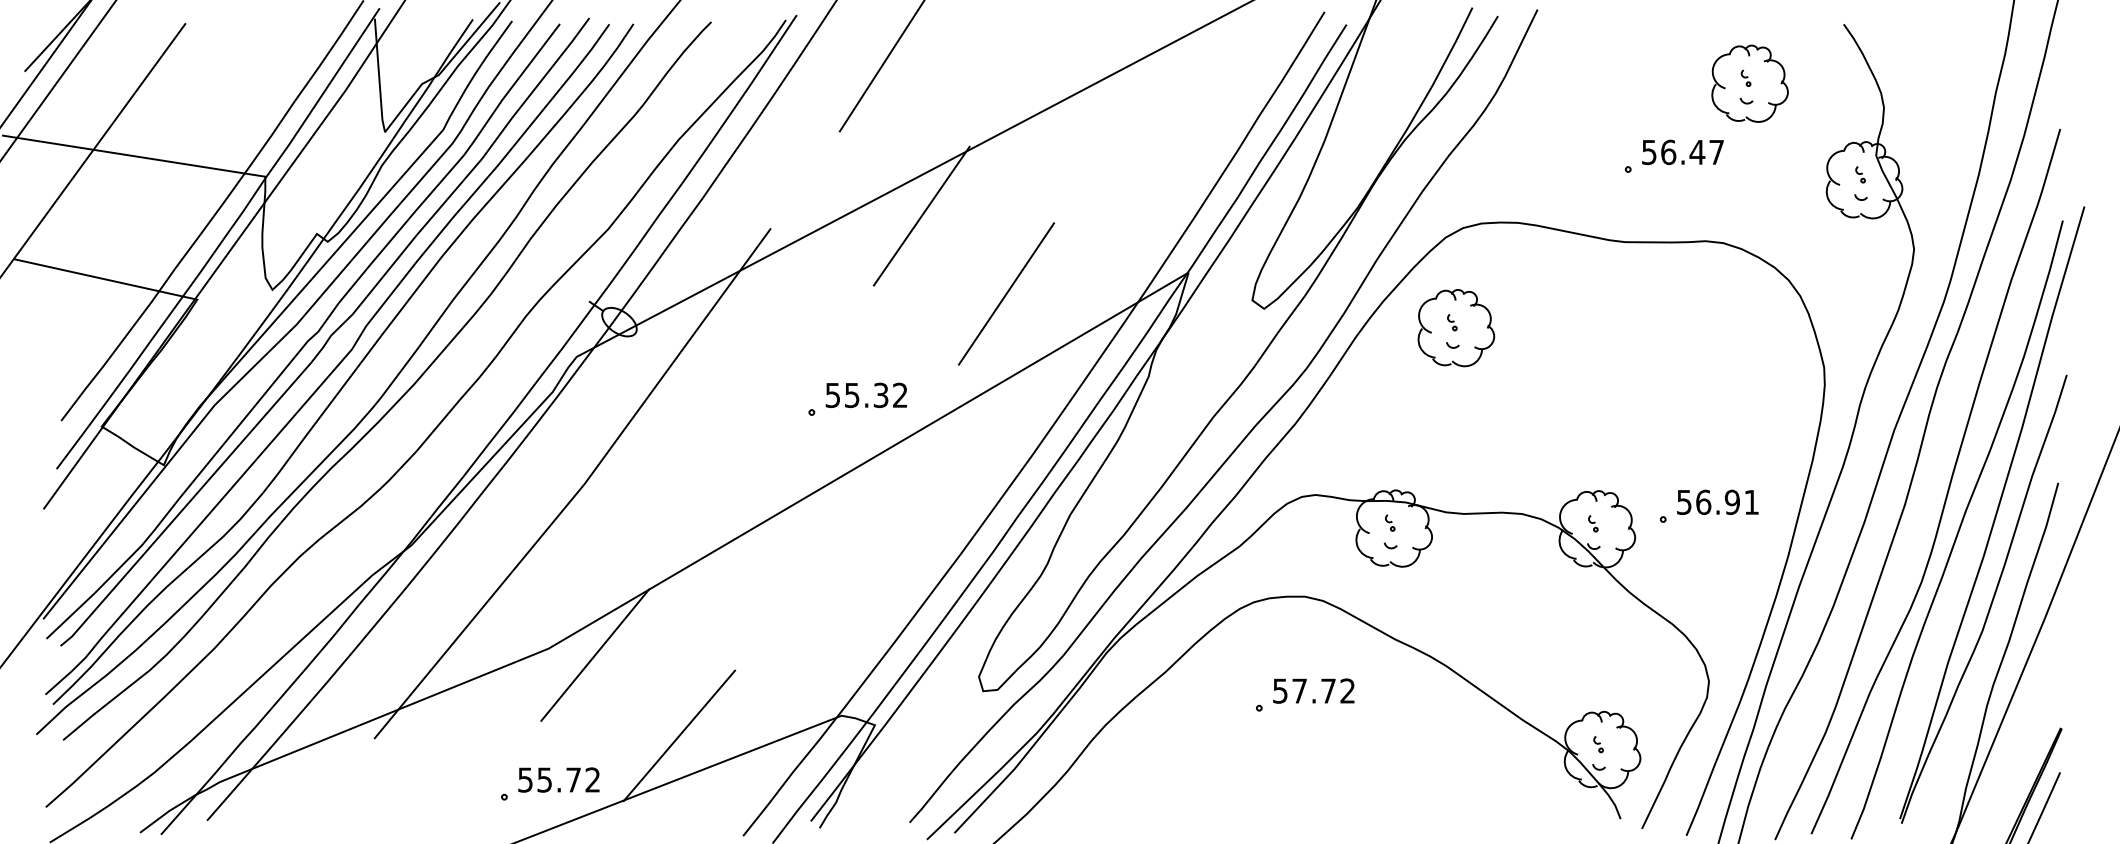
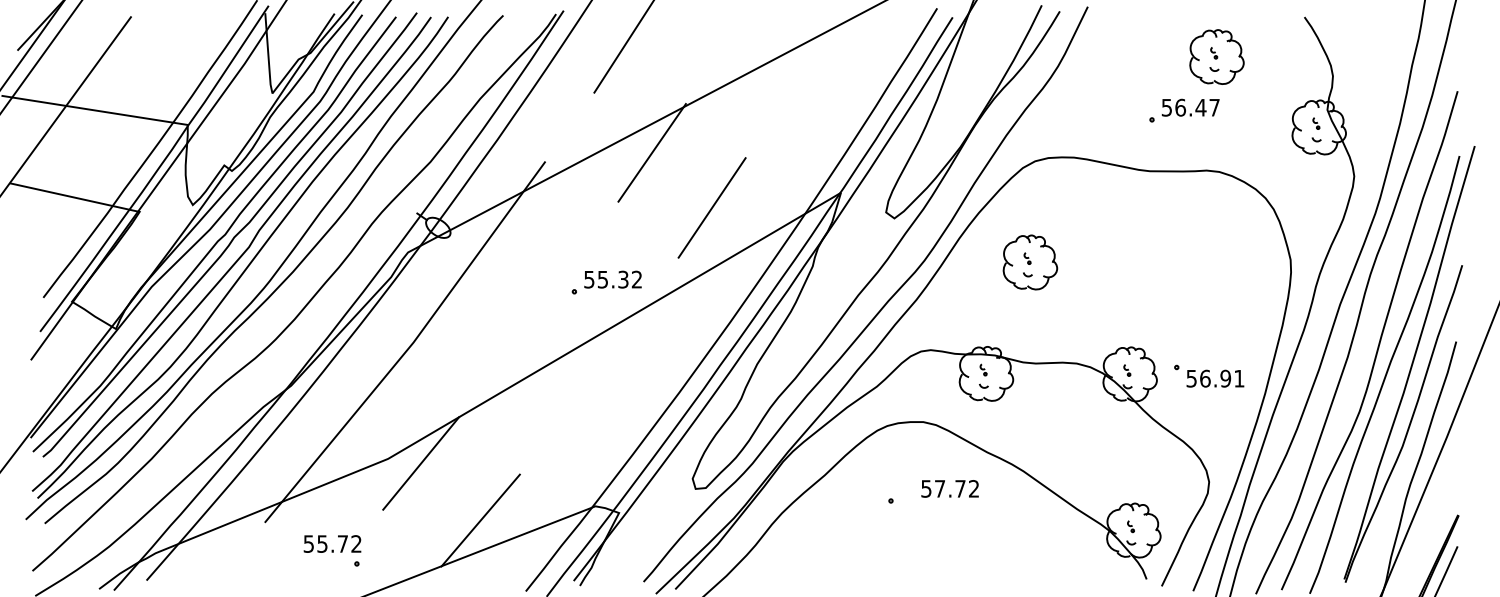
part: (1749, 83) -> (1216, 56), moved
part: (1456, 328) -> (1030, 262), moved
text: (1717, 501) -> (1215, 378), moved
text: (1313, 690) -> (949, 488), moved
text: (558, 779) -> (332, 543), moved

